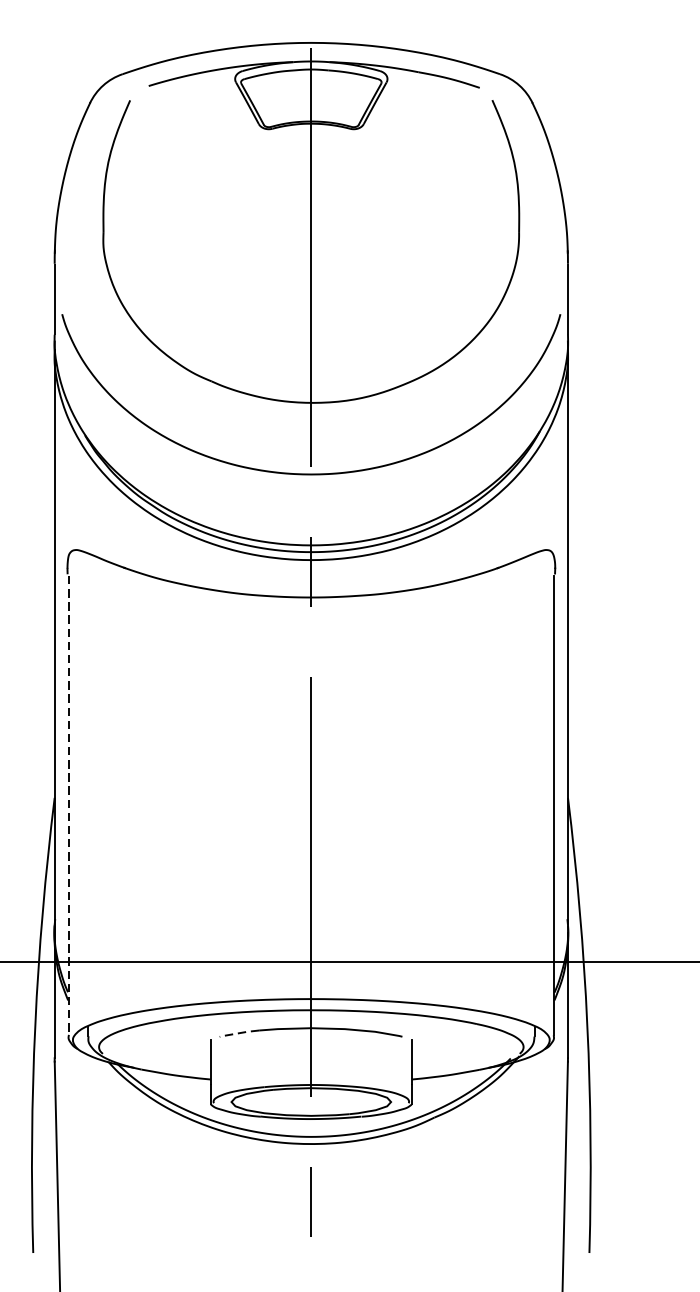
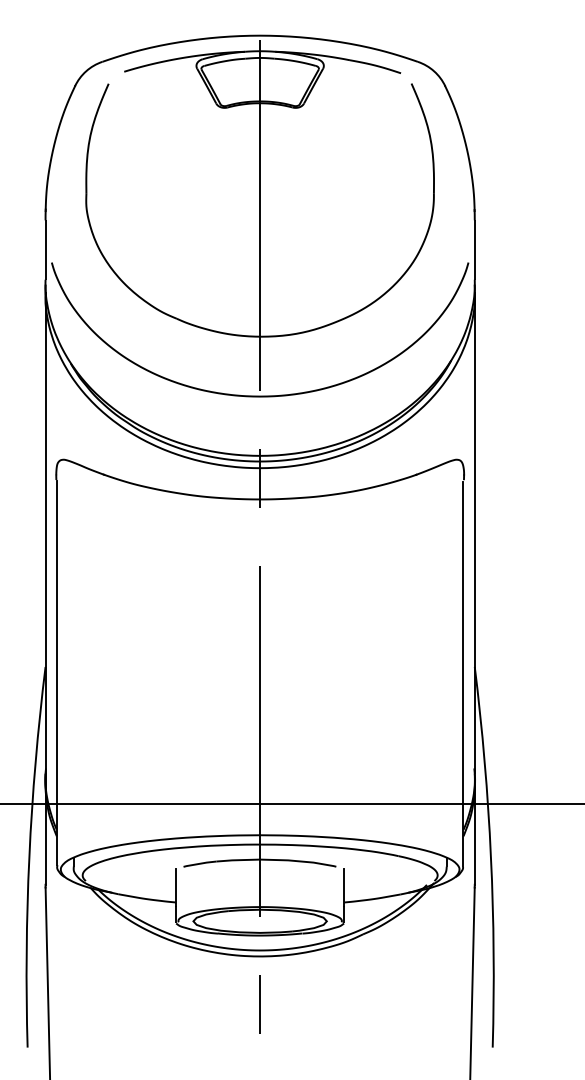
line: (68, 805) -> (57, 673), dashed -> solid
line: (238, 1032) -> (199, 863), dashed -> solid

